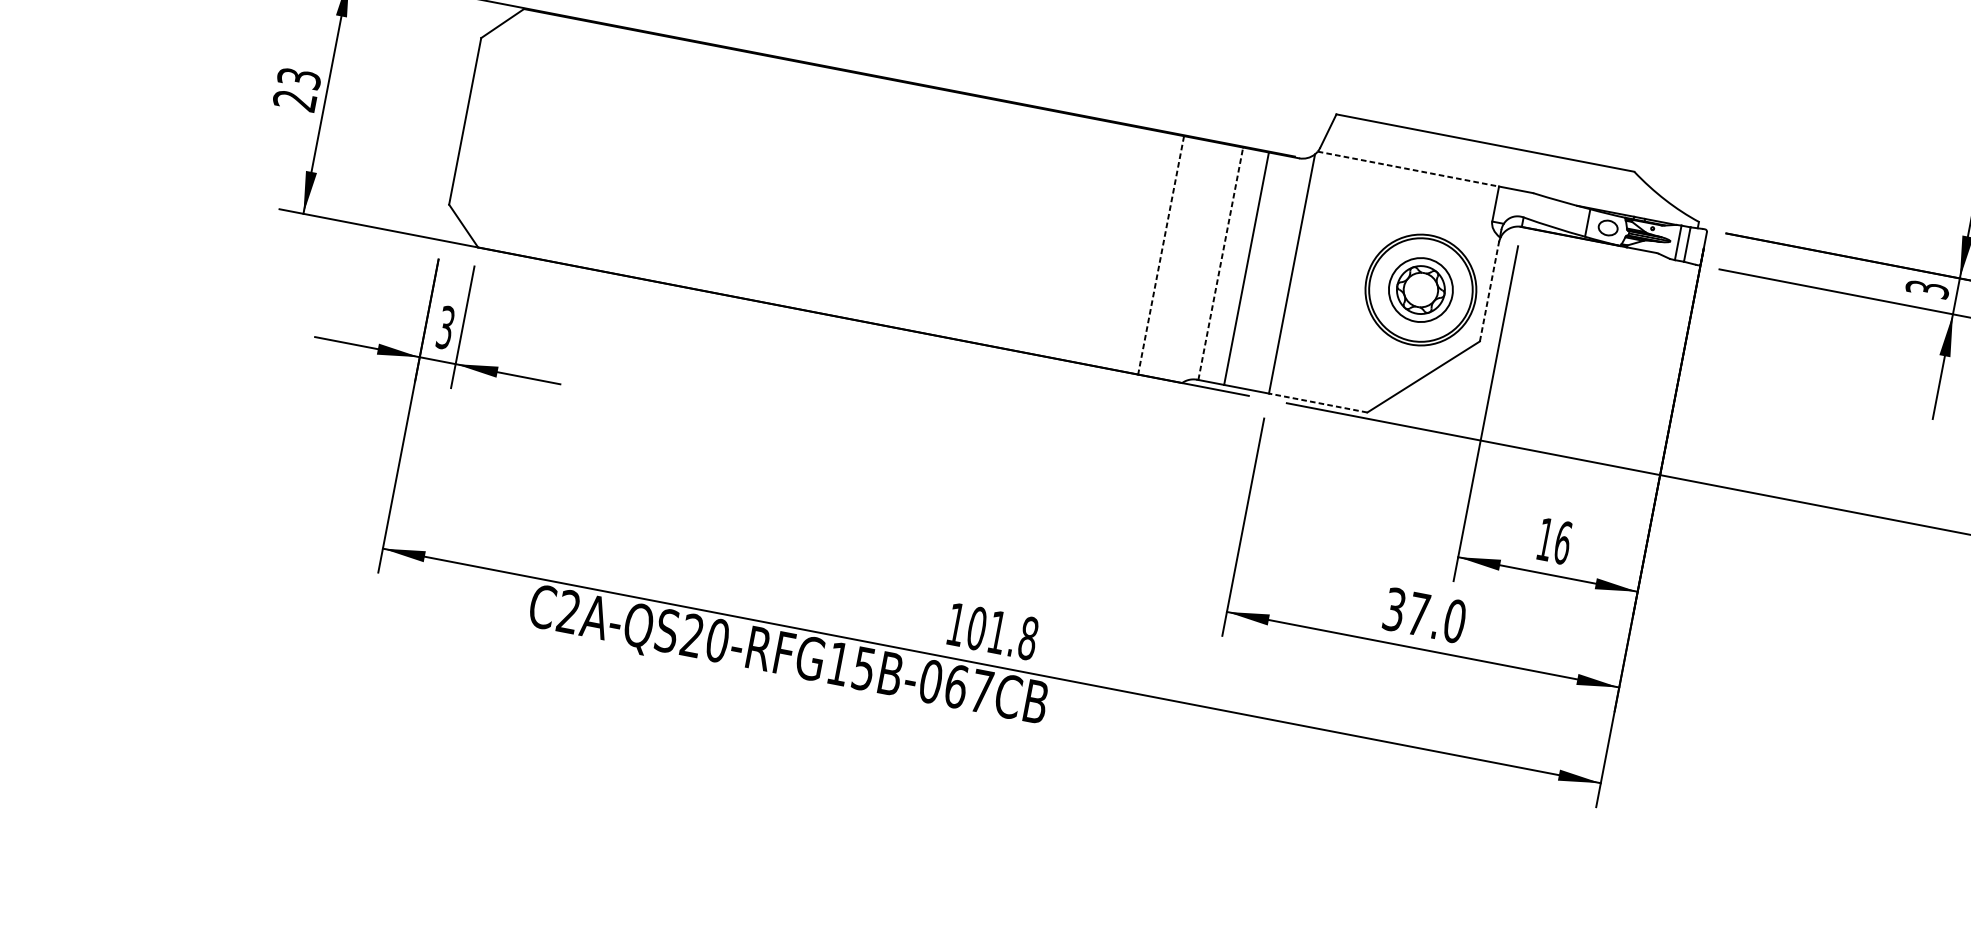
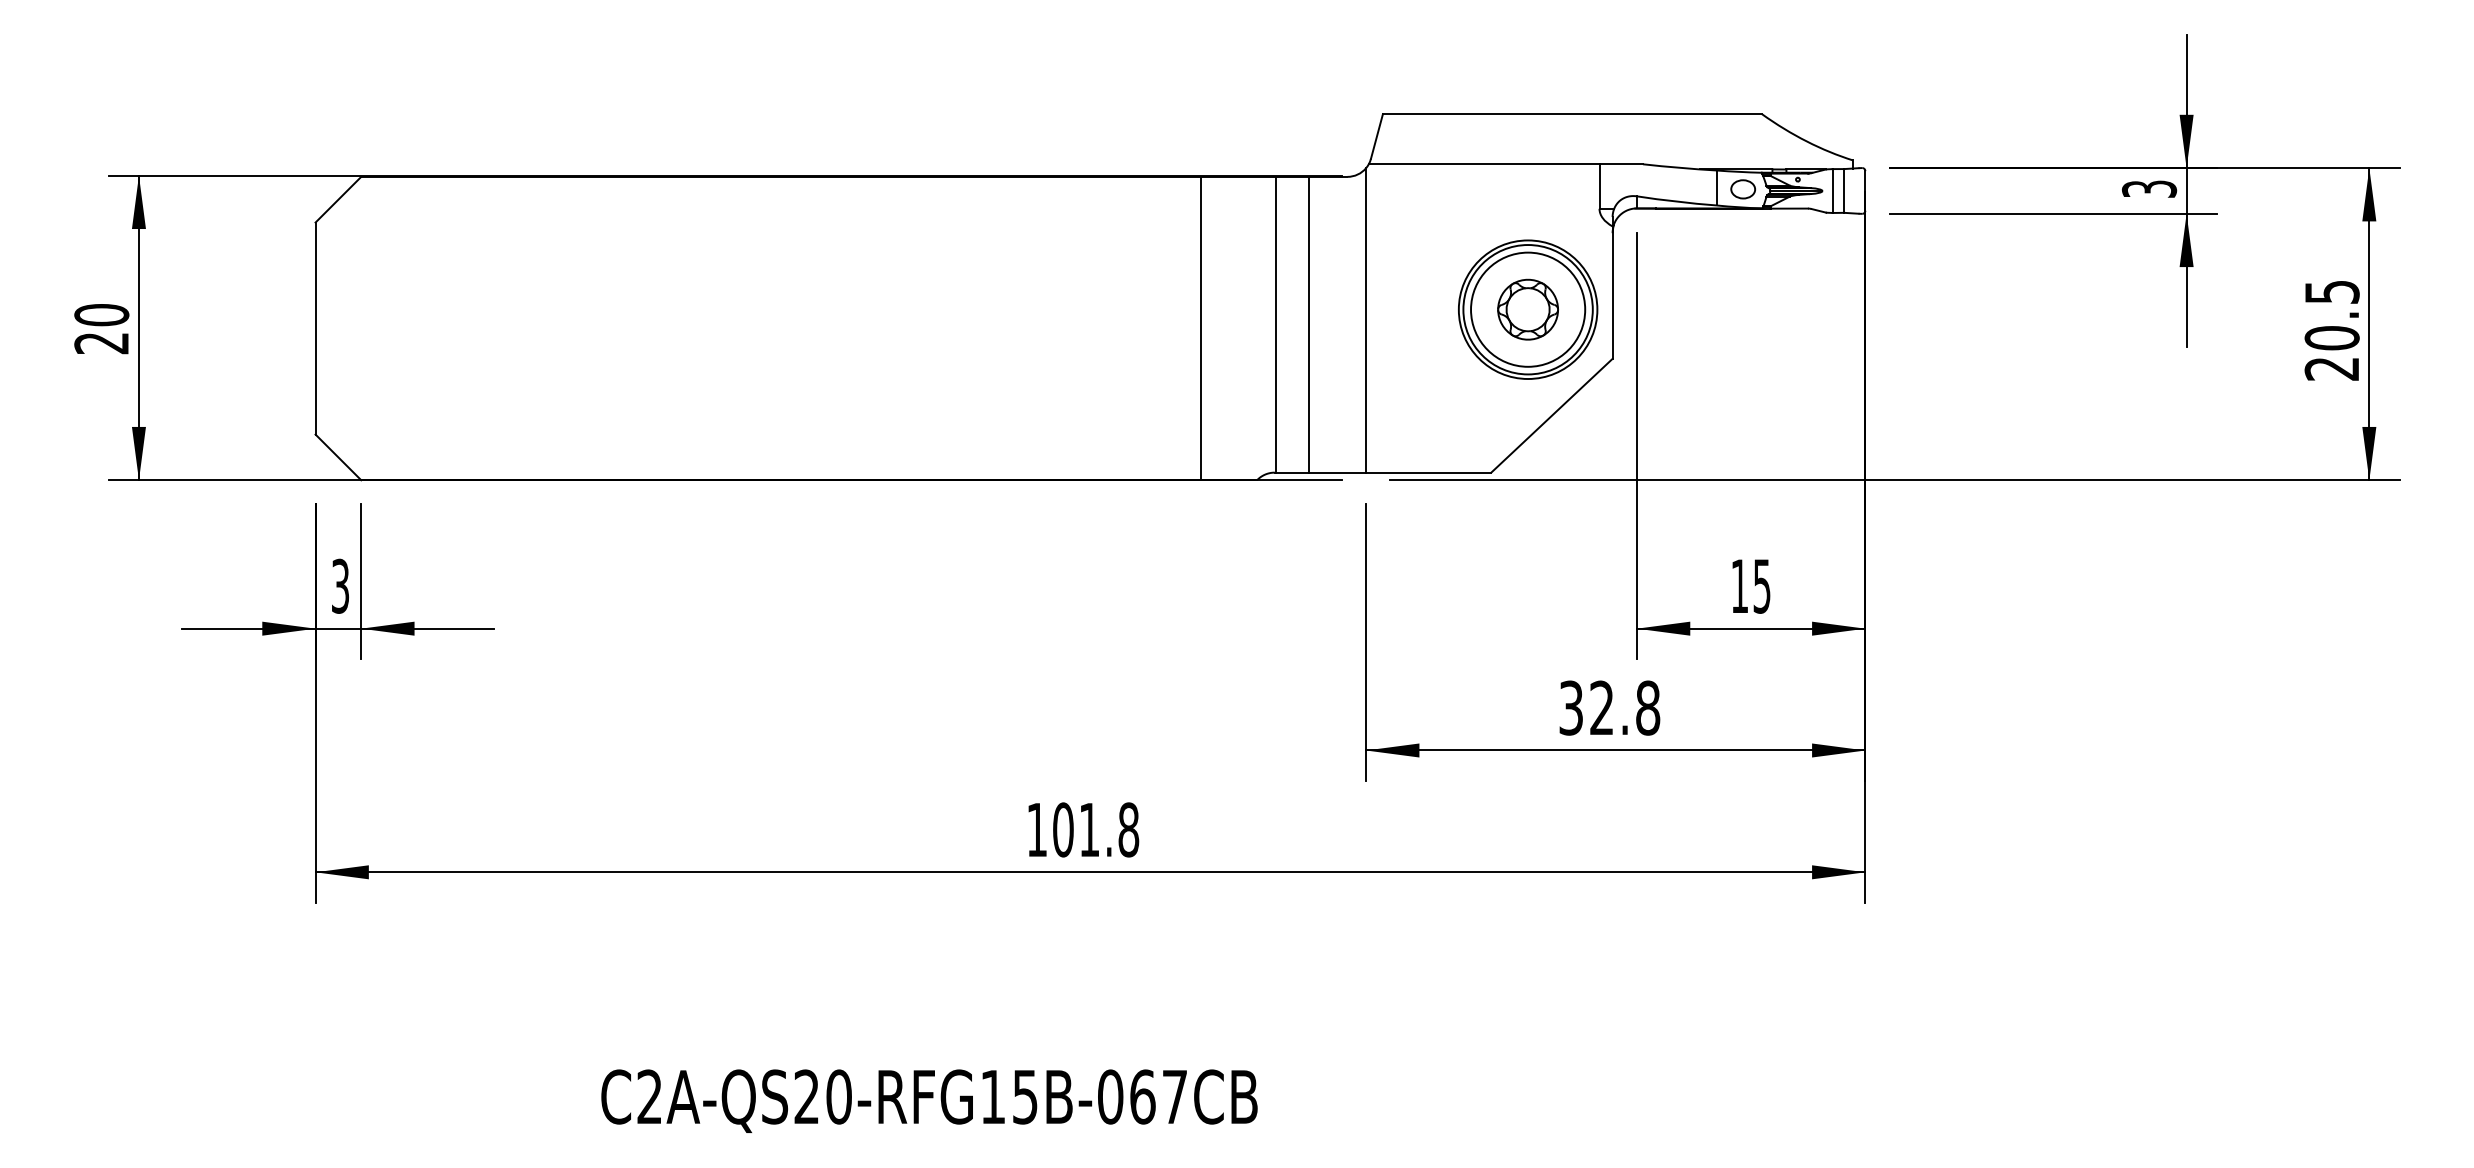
text: (298, 78) -> (101, 315), 23 -> 20
line: (1408, 169) -> (1484, 164), dashed -> solid
line: (1161, 255) -> (1201, 328), dashed -> solid
line: (1220, 263) -> (1276, 324), dashed -> solid
circle: (1421, 289) -> (1528, 309), size x1.43
line: (1489, 289) -> (1612, 292), dashed -> solid
line: (1318, 402) -> (1428, 472), dashed -> solid
text: (1563, 542) -> (1762, 585), 16 -> 15
text: (1437, 617) -> (1625, 707), 37.0 -> 32.8
text: (788, 657) -> (929, 1100), moved

